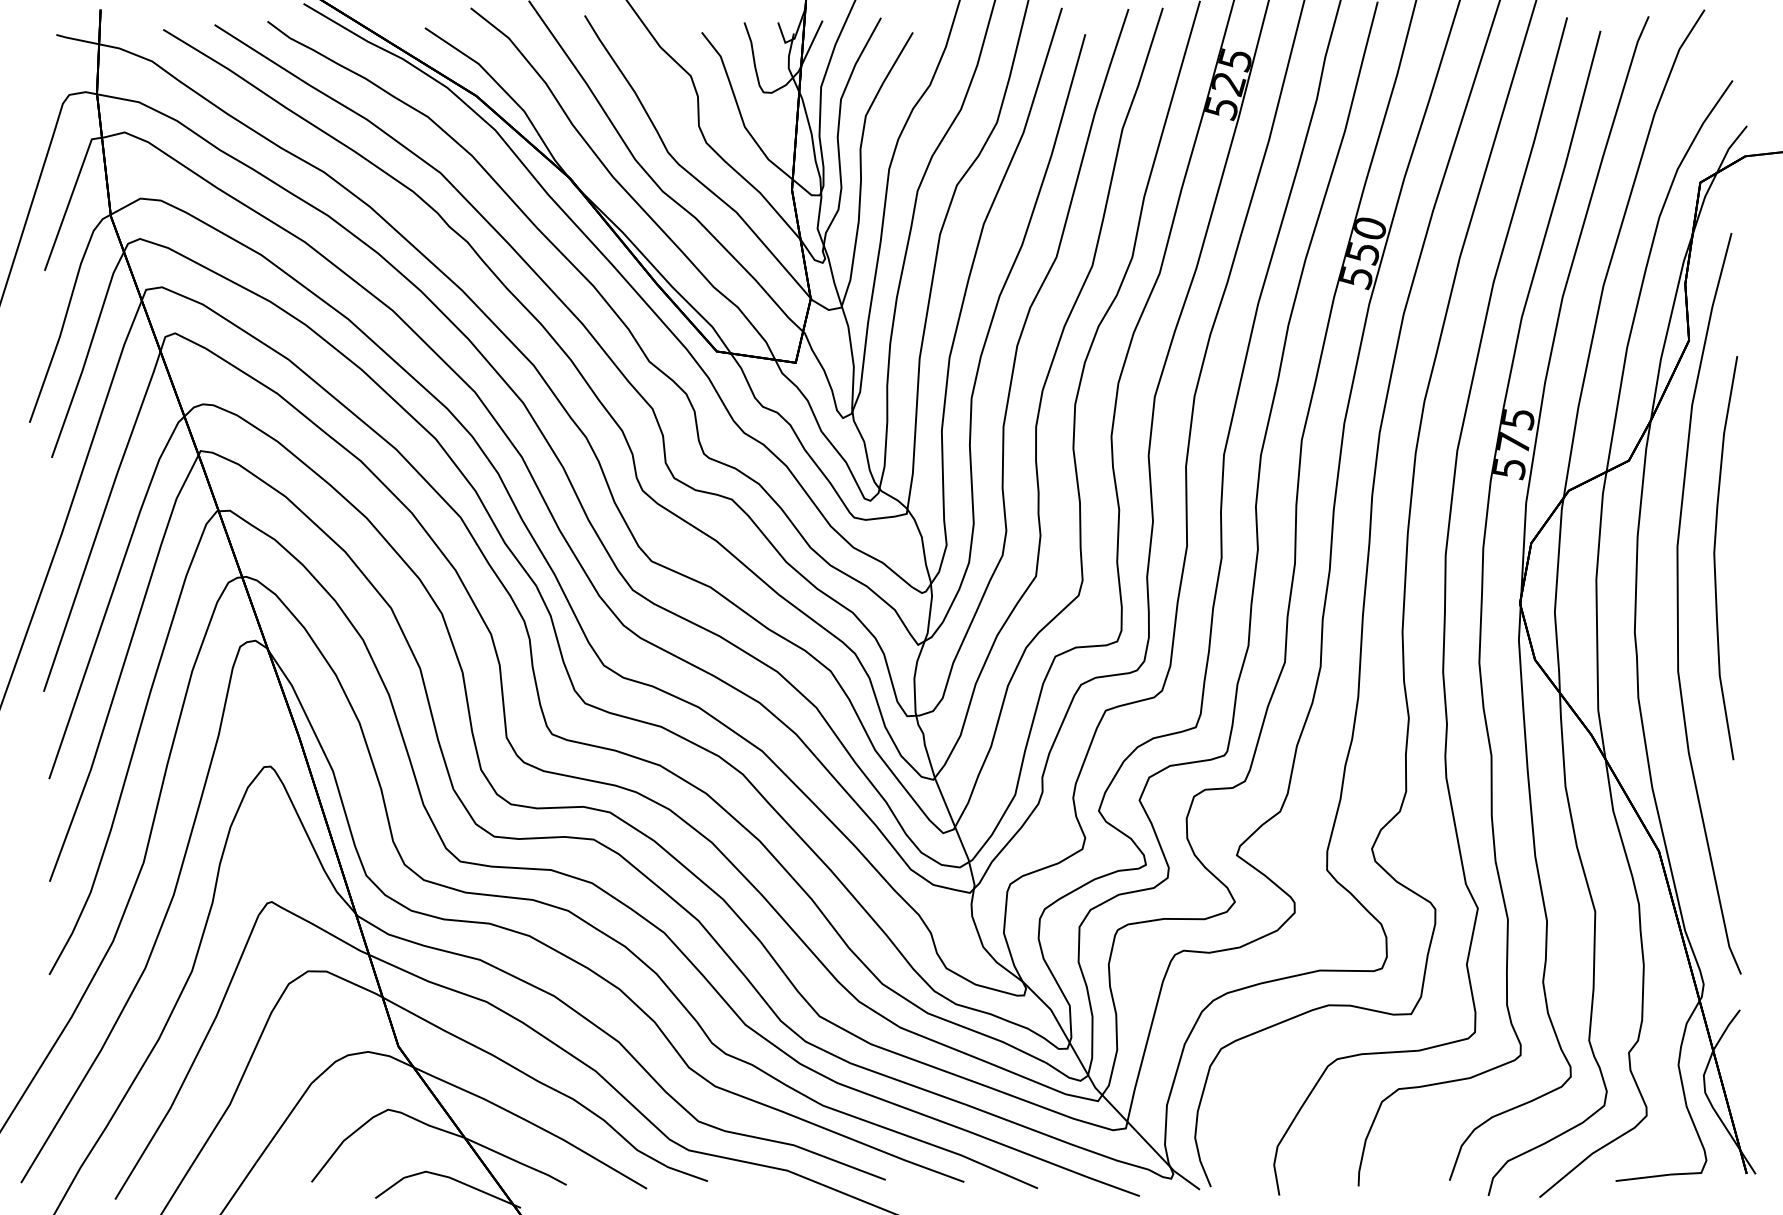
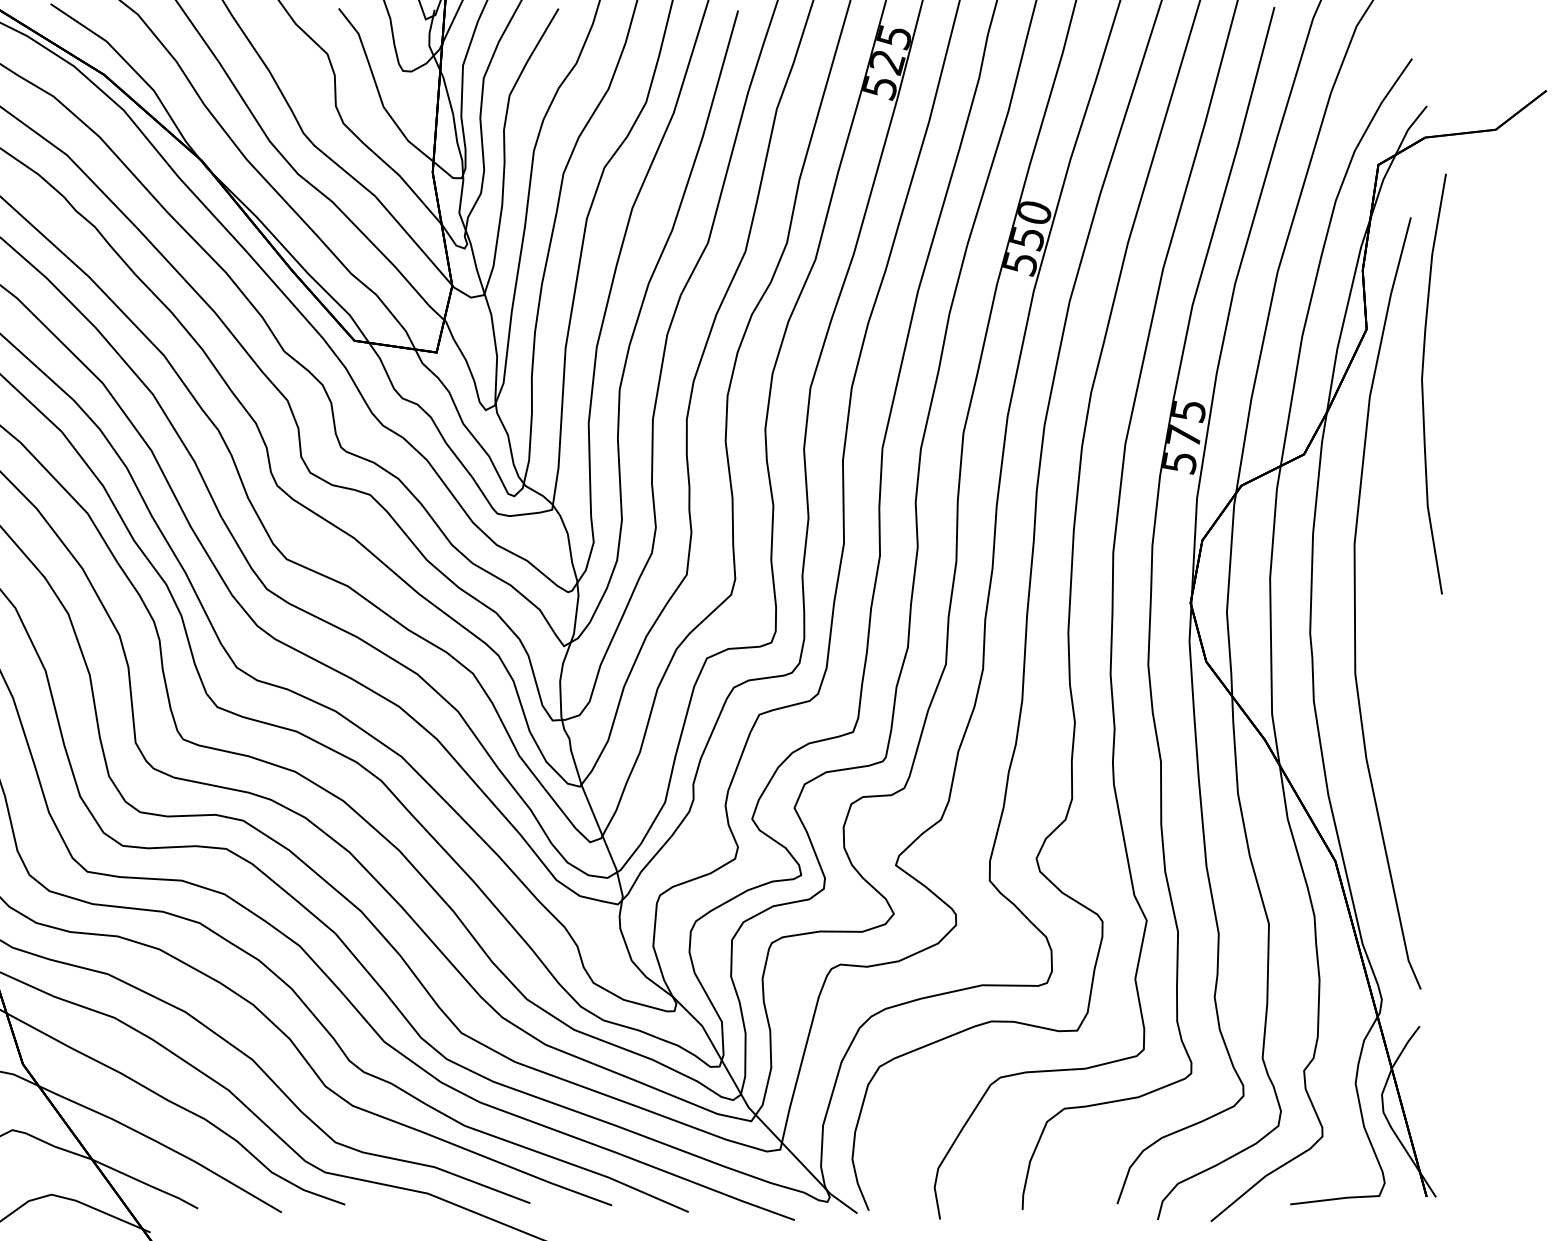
curve: (1715, 558) -> (1423, 384), moved

